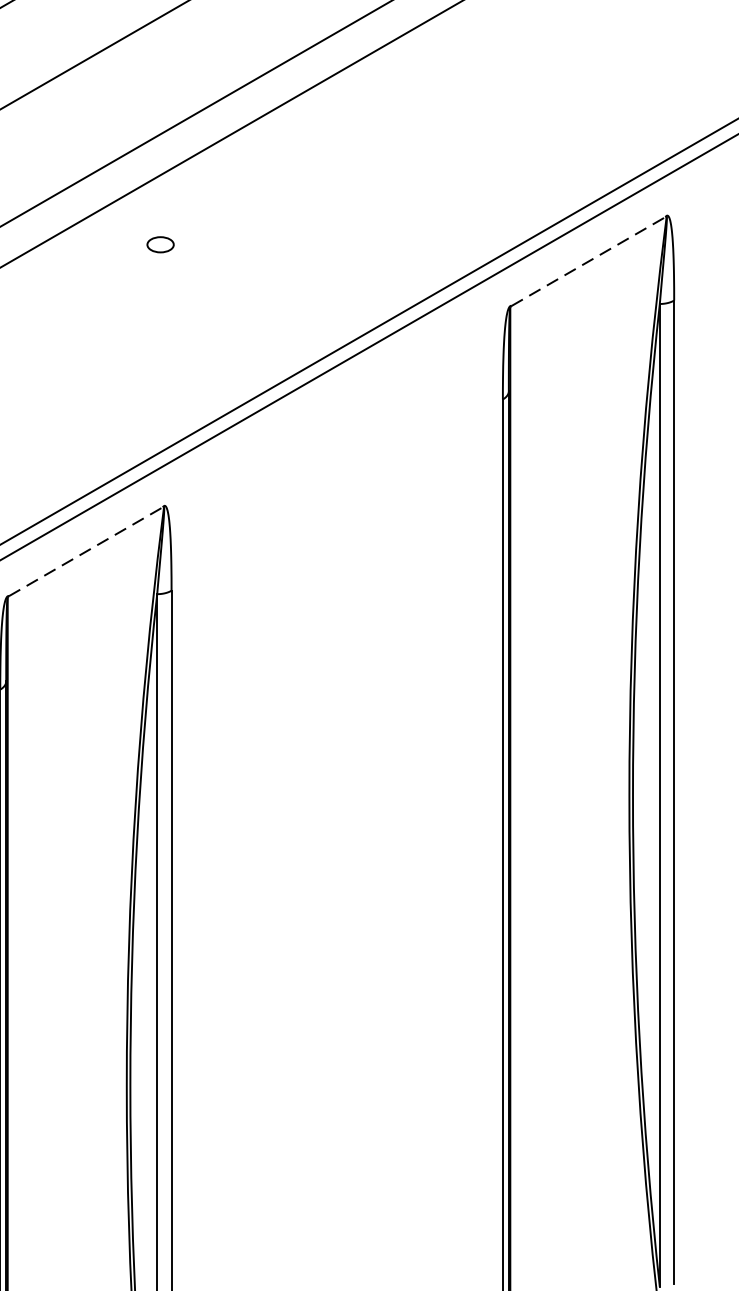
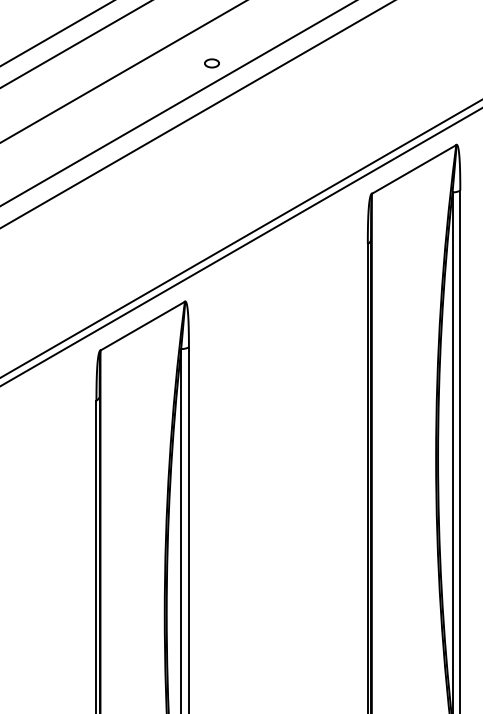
part: (159, 244) -> (211, 63), moved
line: (589, 261) -> (414, 169), dashed -> solid
line: (85, 552) -> (142, 326), dashed -> solid

